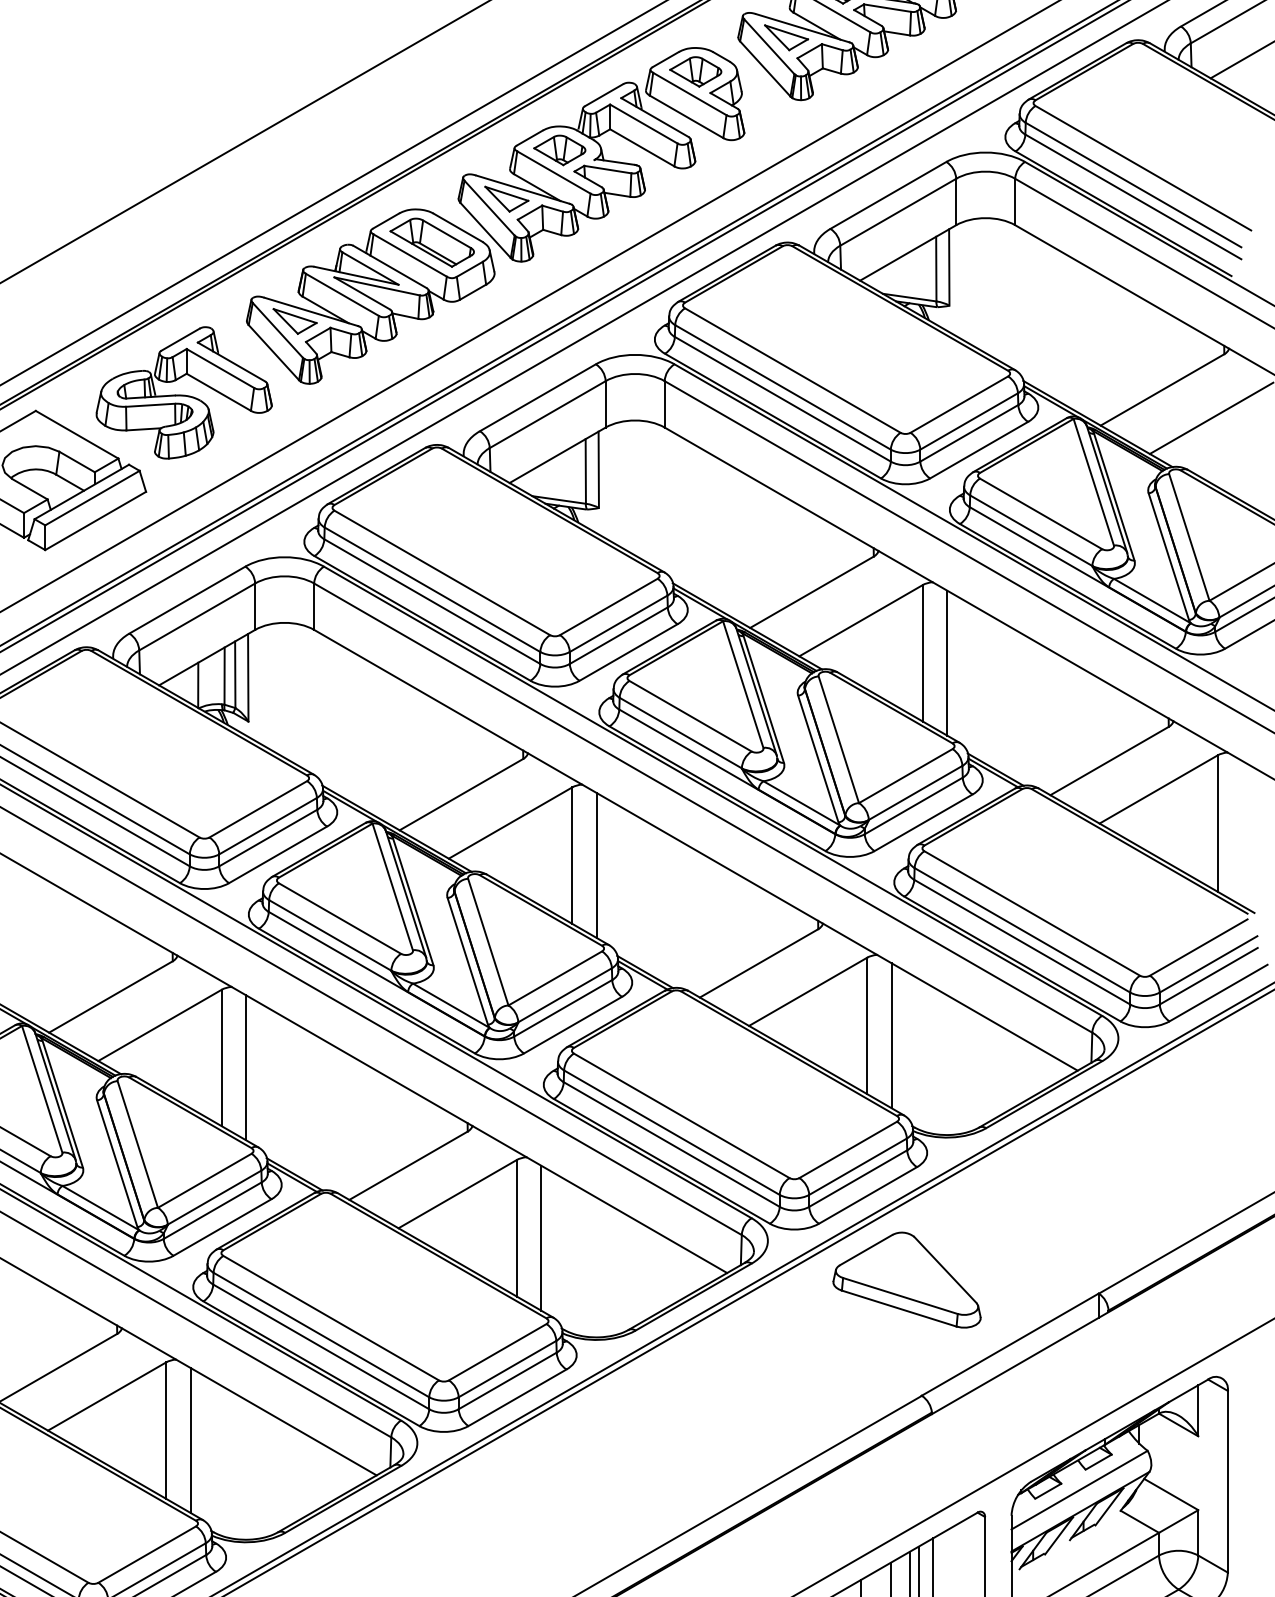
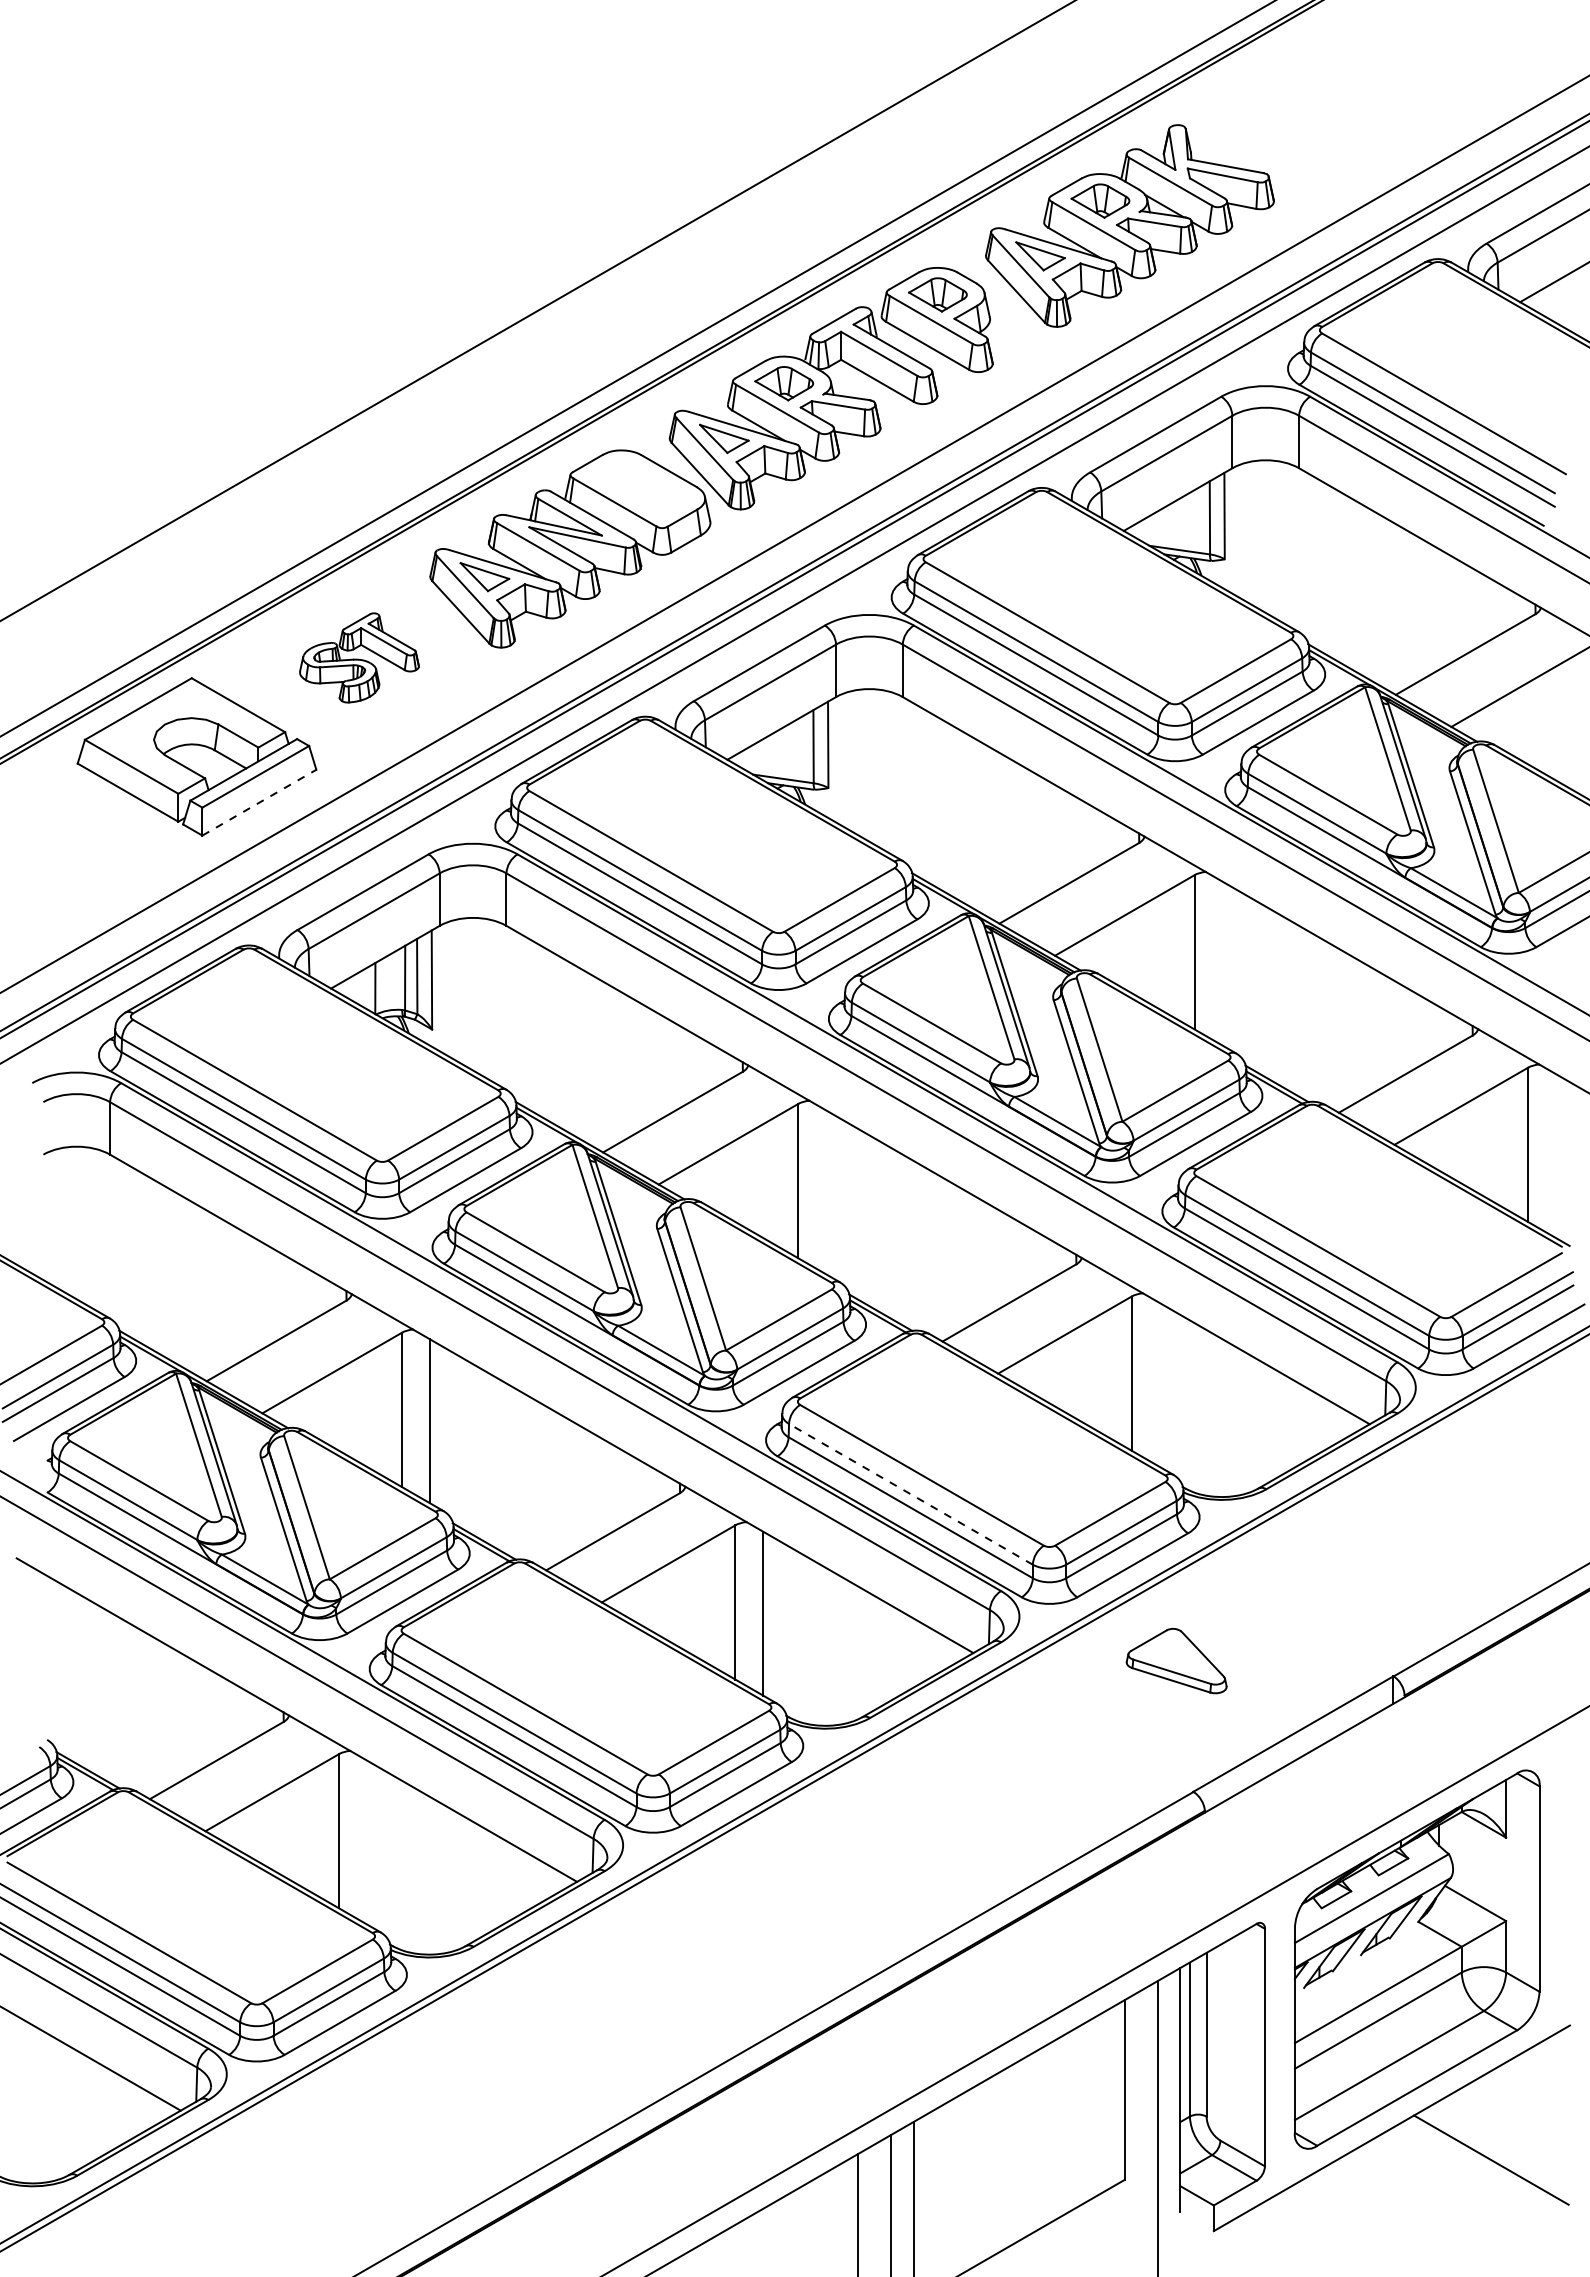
part: (431, 243) -> (639, 488), removed
part: (184, 392) -> (359, 657), size x0.6
line: (95, 520) -> (259, 802), solid -> dashed
line: (947, 663) -> (1222, 963), removed
line: (597, 865) -> (826, 1192), removed
line: (891, 1035) -> (1159, 1384), removed
line: (671, 1132) -> (910, 1494), solid -> dashed
part: (906, 1279) -> (1176, 1660), size x0.6
line: (190, 1440) -> (366, 1842), removed

